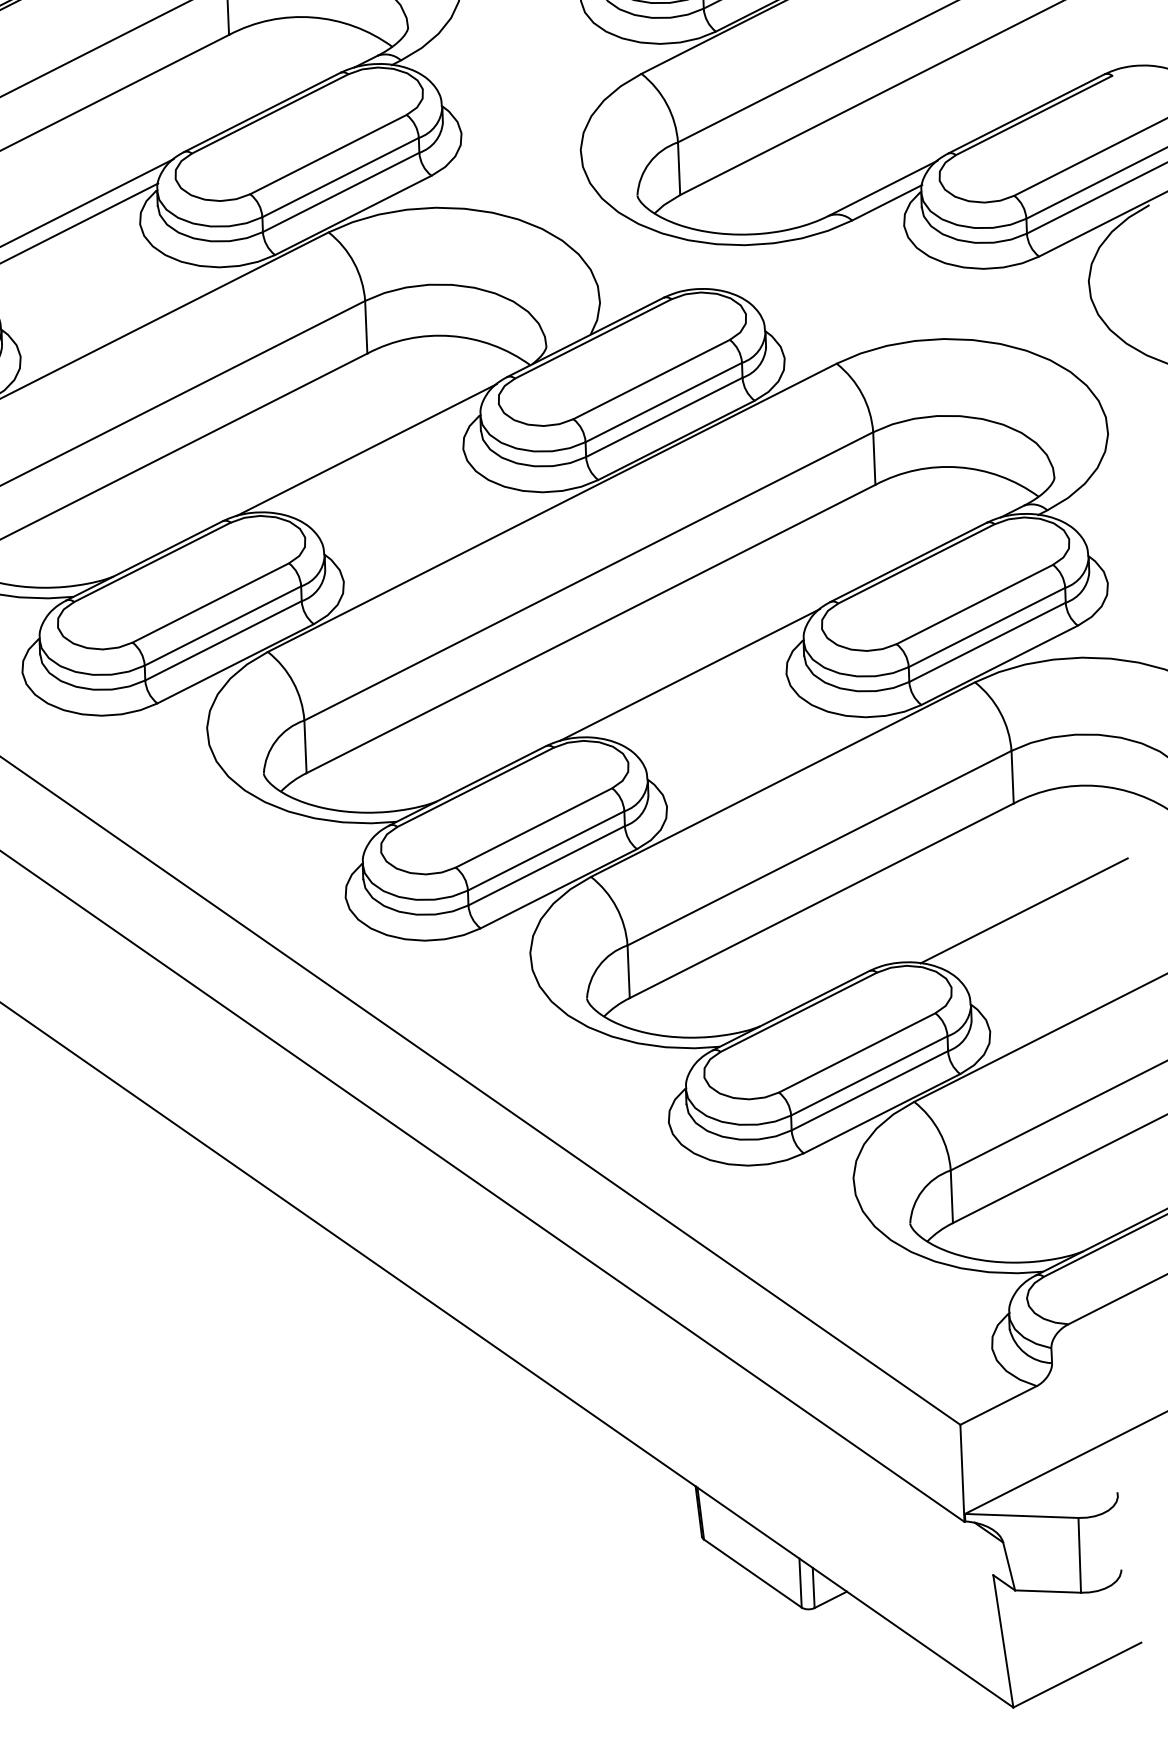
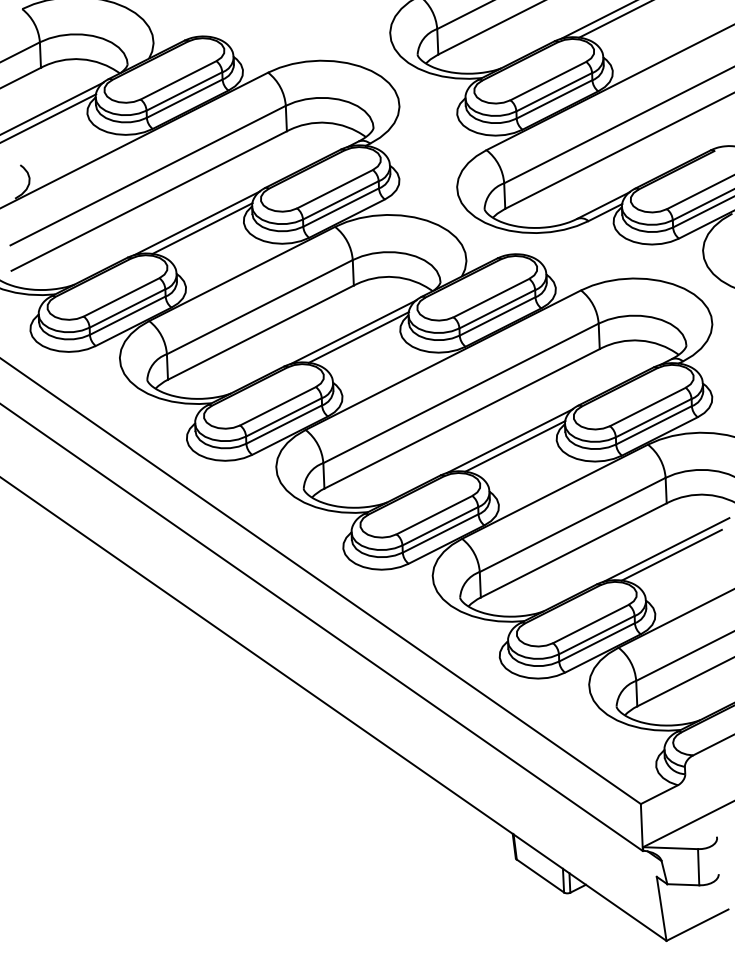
line: (376, 460) -> (358, 337), added
line: (701, 686) -> (515, 446), added
line: (1013, 898) -> (666, 549), added

